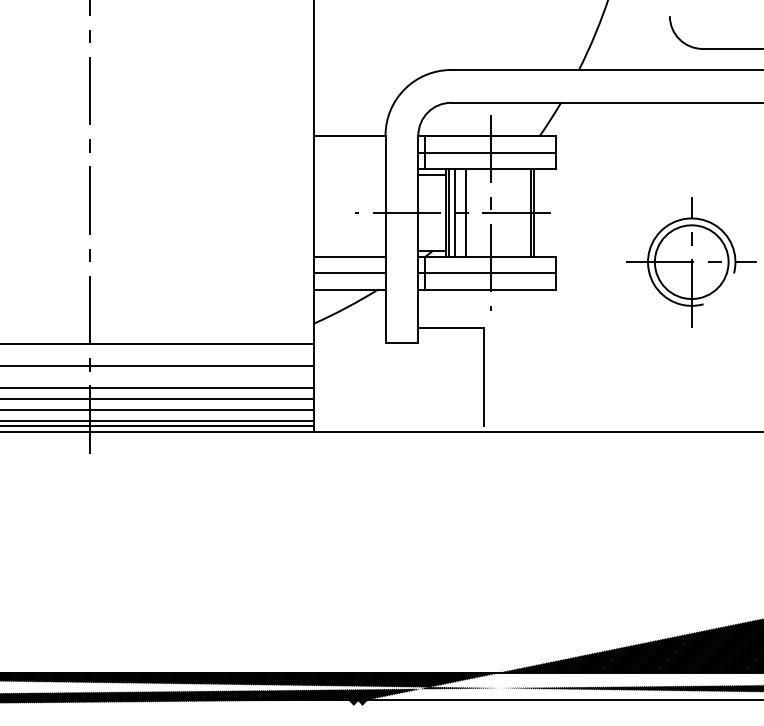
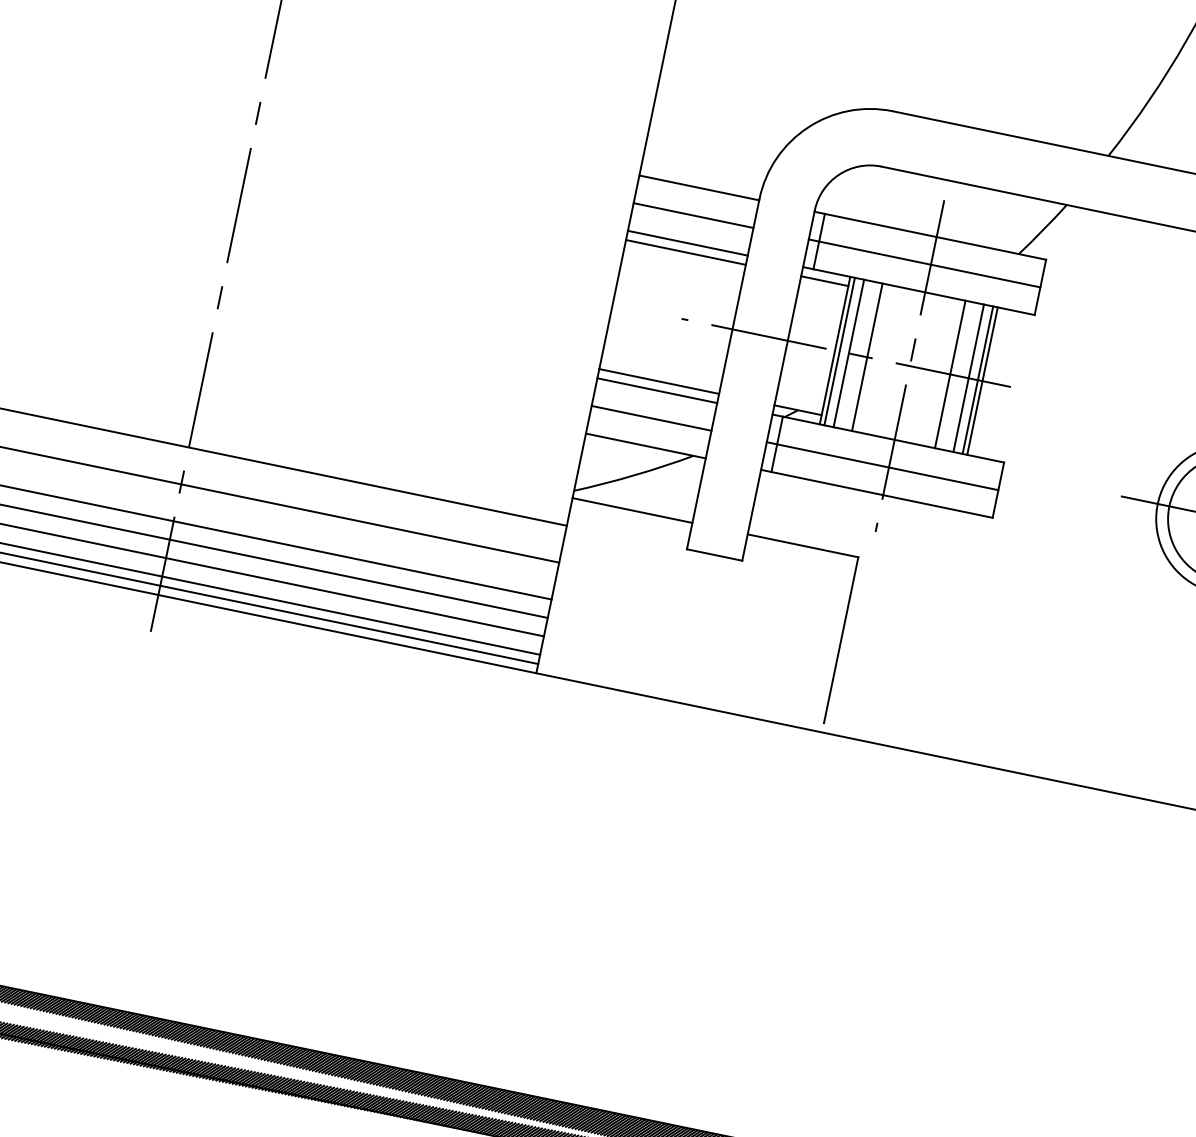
line: (349, 152) -> (692, 214), added
line: (349, 169) -> (686, 243), added
line: (349, 174) -> (685, 251), added
line: (514, 212) -> (950, 373), added
line: (525, 212) -> (968, 377), added
line: (349, 251) -> (658, 381), added
line: (349, 327) -> (631, 509), added

